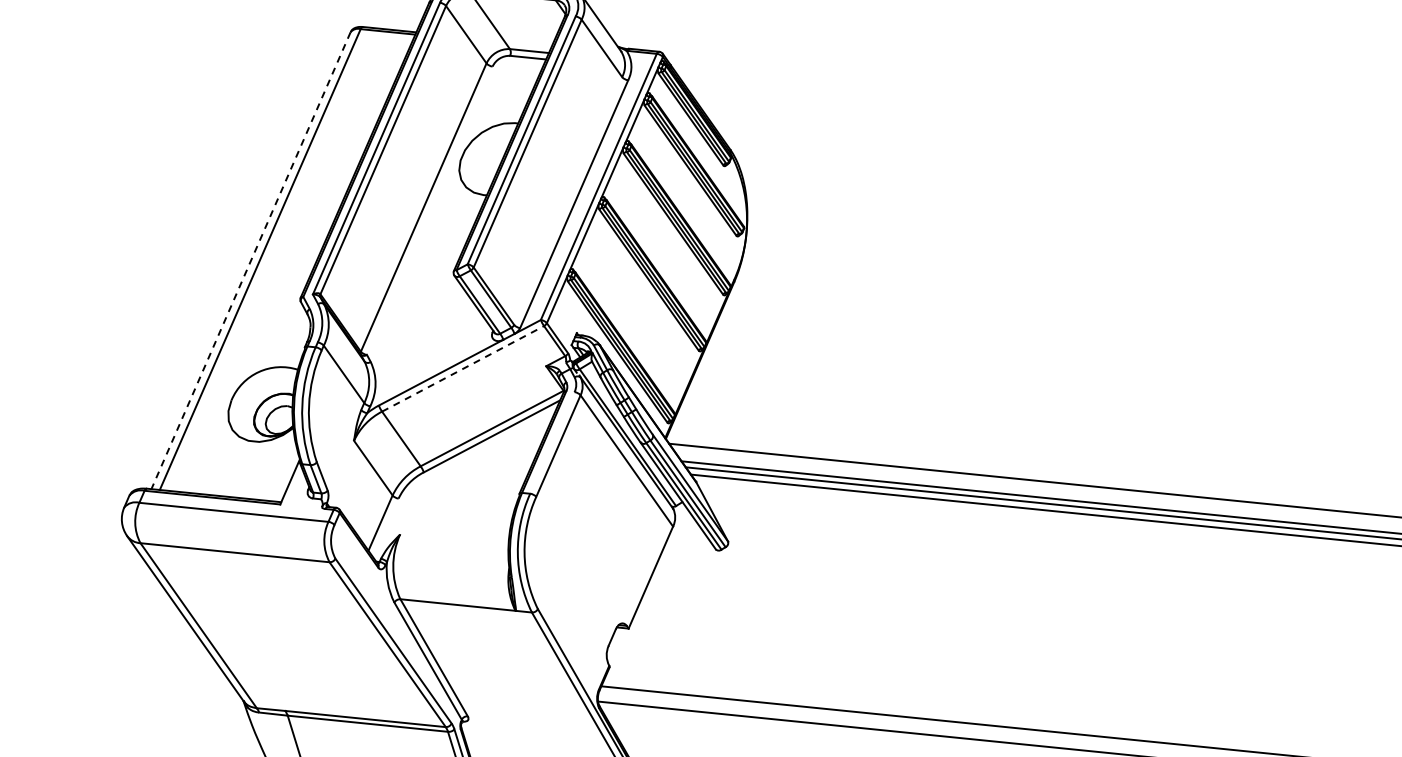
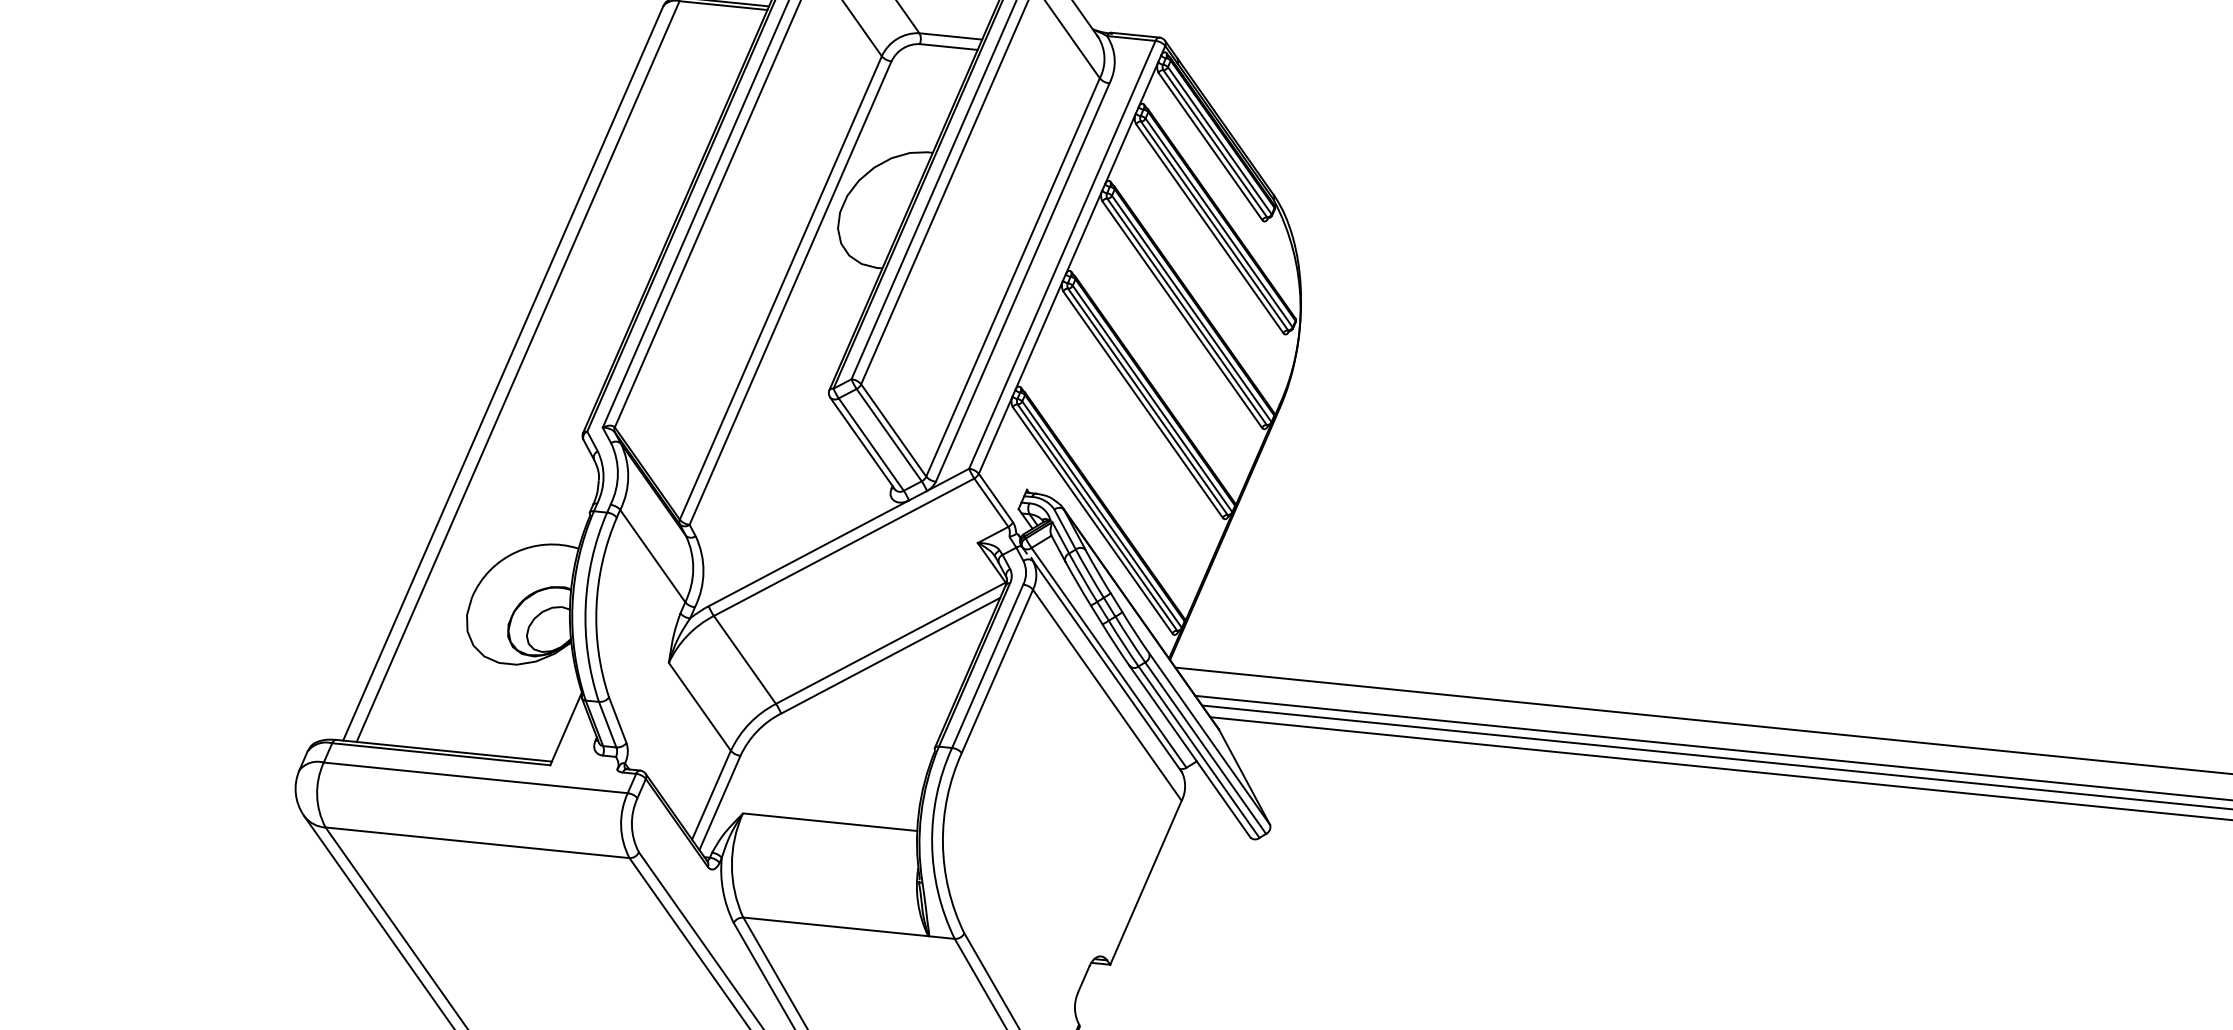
line: (568, 200) -> (1013, 276), added
line: (429, 210) -> (790, 292), added
line: (250, 261) -> (502, 374), dashed -> solid
line: (463, 368) -> (844, 546), dashed -> solid
line: (552, 442) -> (987, 665), added
line: (385, 527) -> (719, 802), added
line: (454, 539) -> (830, 821), added

